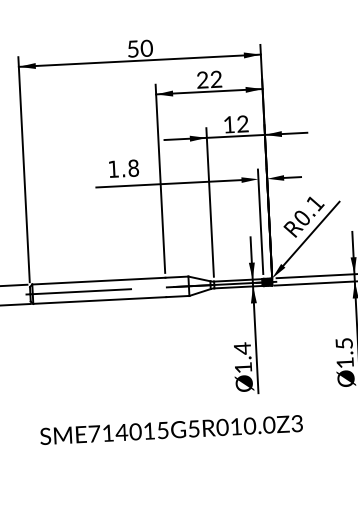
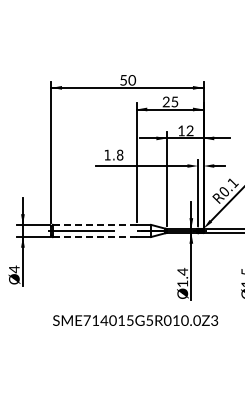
text: (215, 78) -> (174, 101), 22 -> 25
line: (98, 280) -> (94, 224), solid -> dashed
line: (99, 301) -> (94, 237), solid -> dashed

